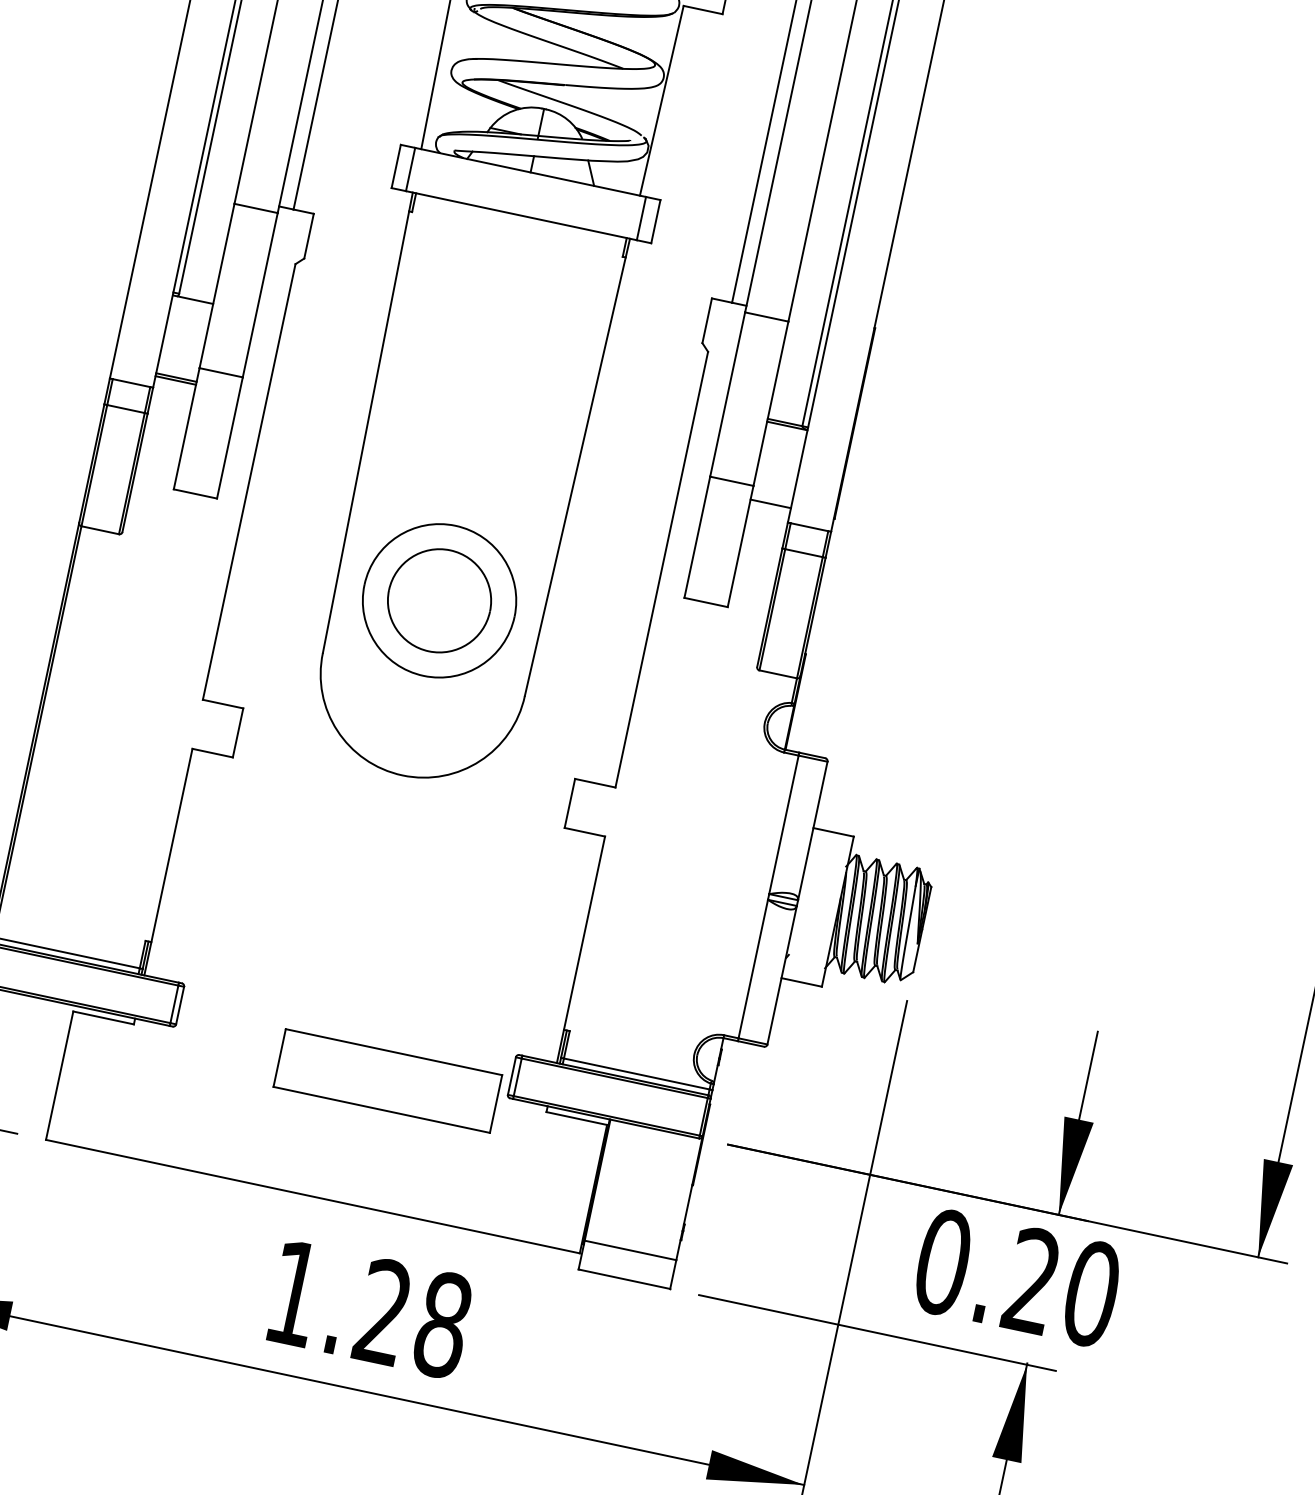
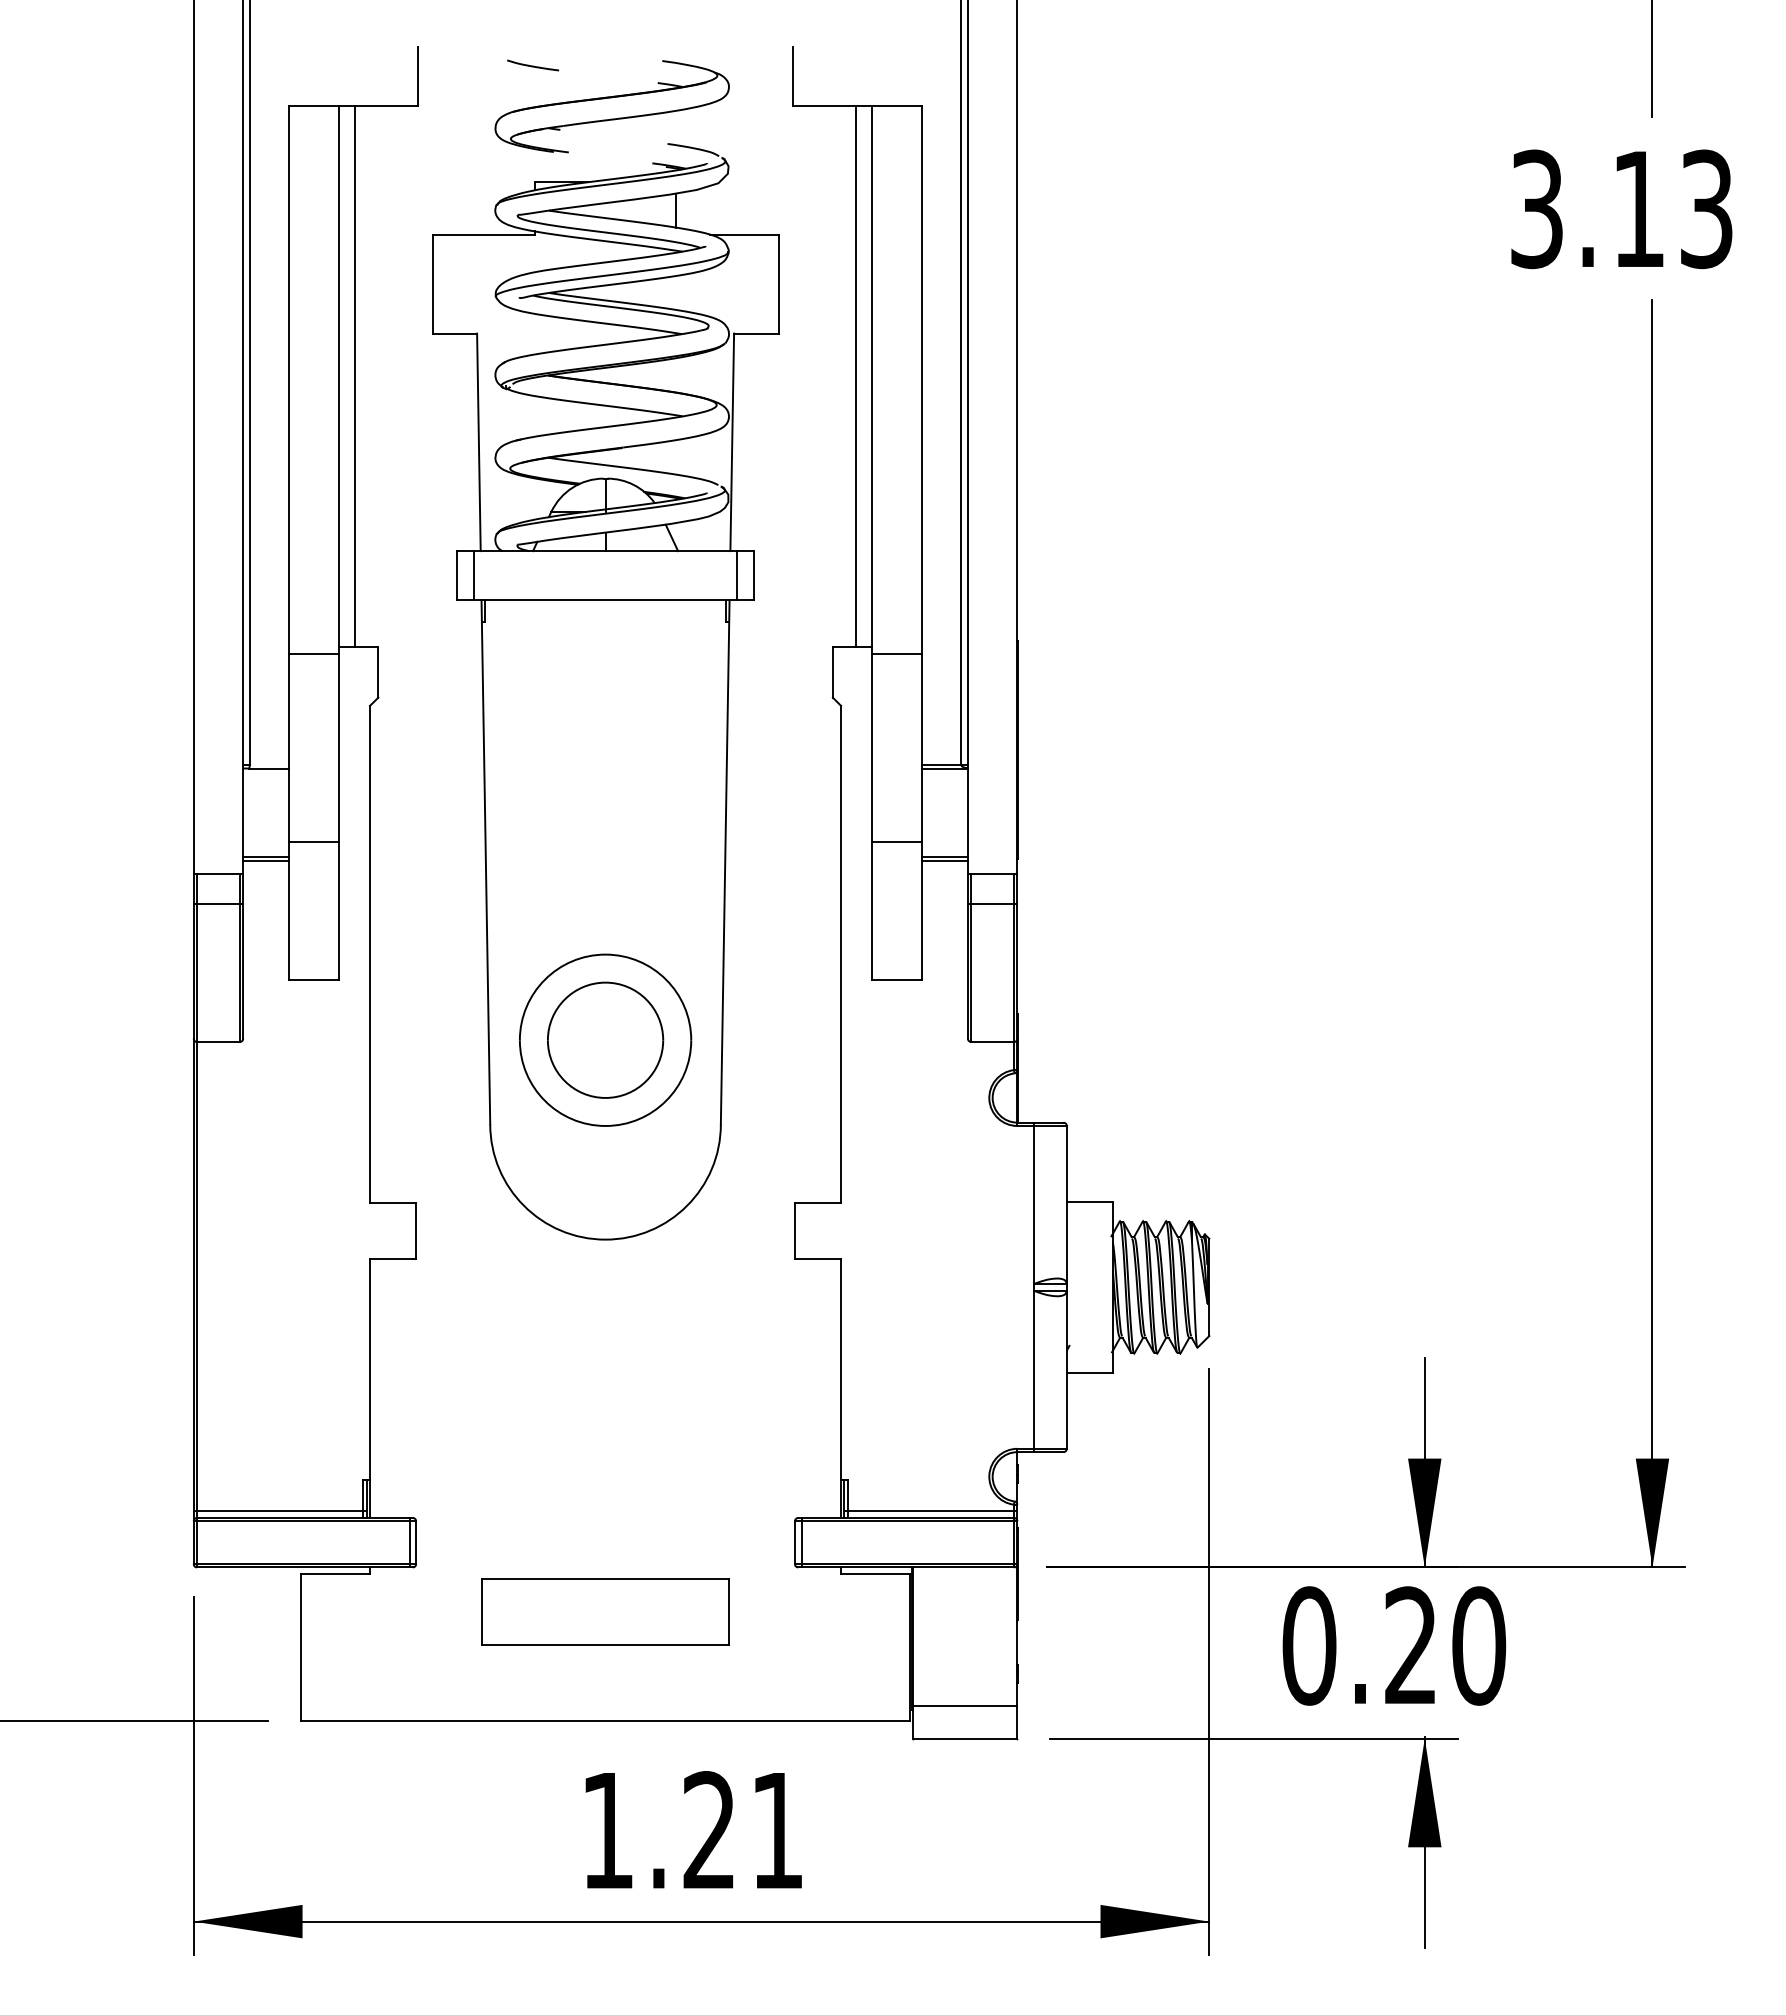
line: (769, 506) -> (944, 860), added
part: (387, 1080) -> (605, 1611), moved
text: (443, 1324) -> (777, 1830), 1.28 -> 1.21

